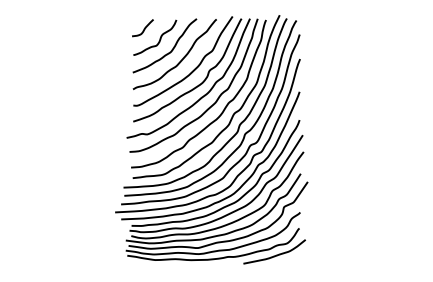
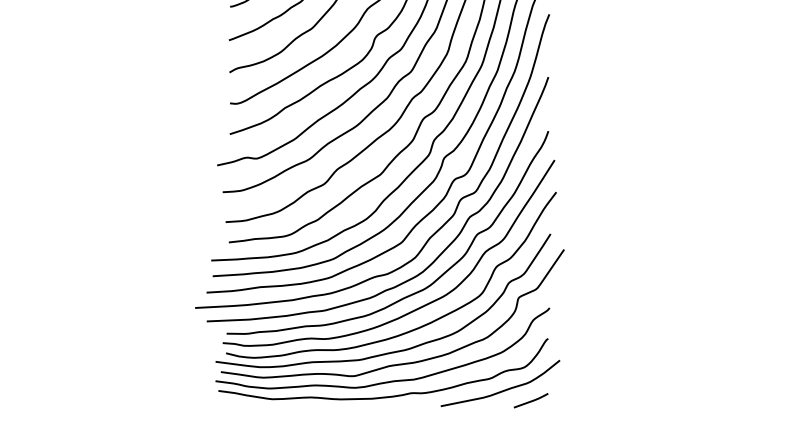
line: (290, 260) -> (530, 400), added

